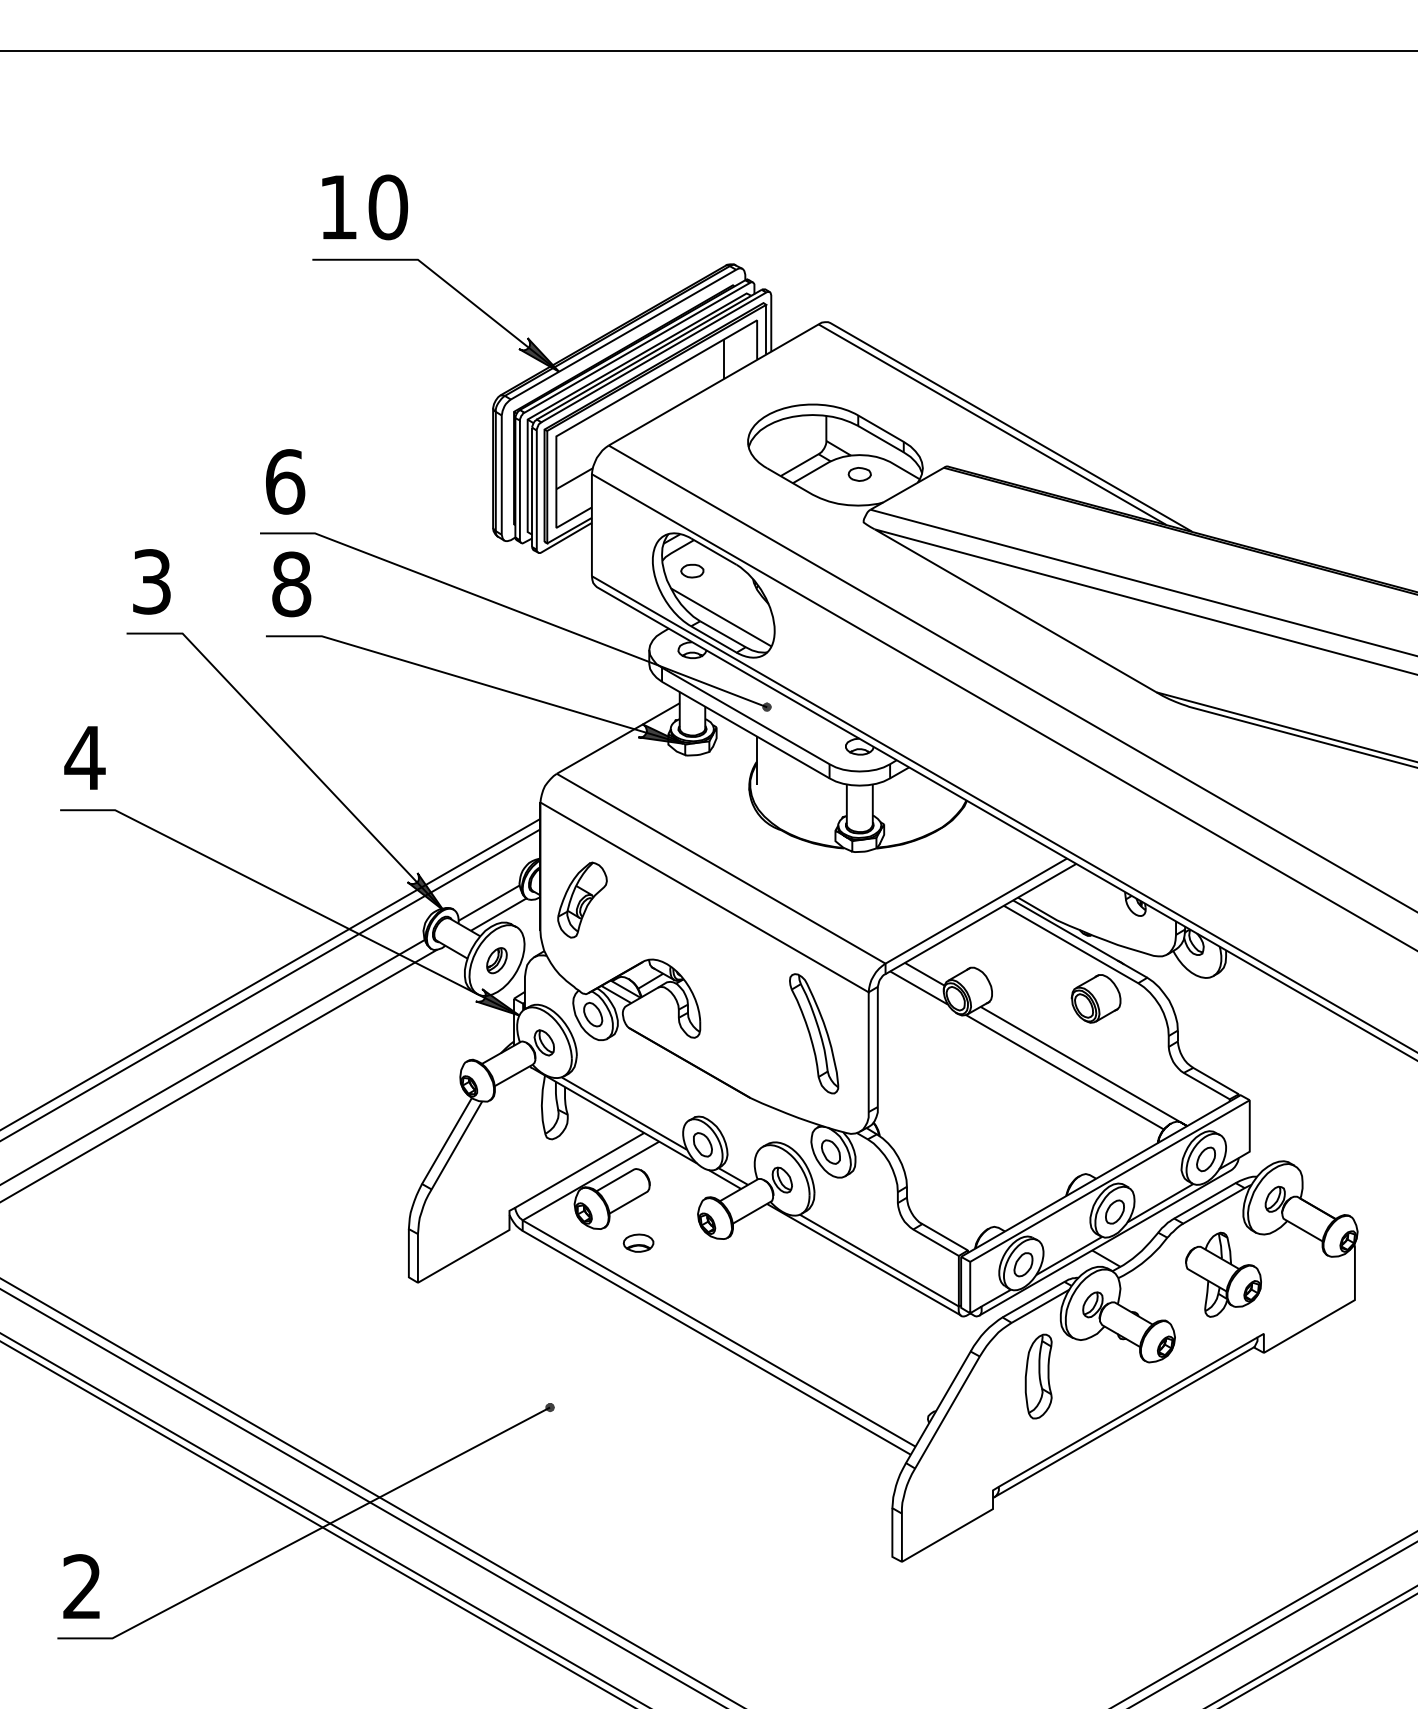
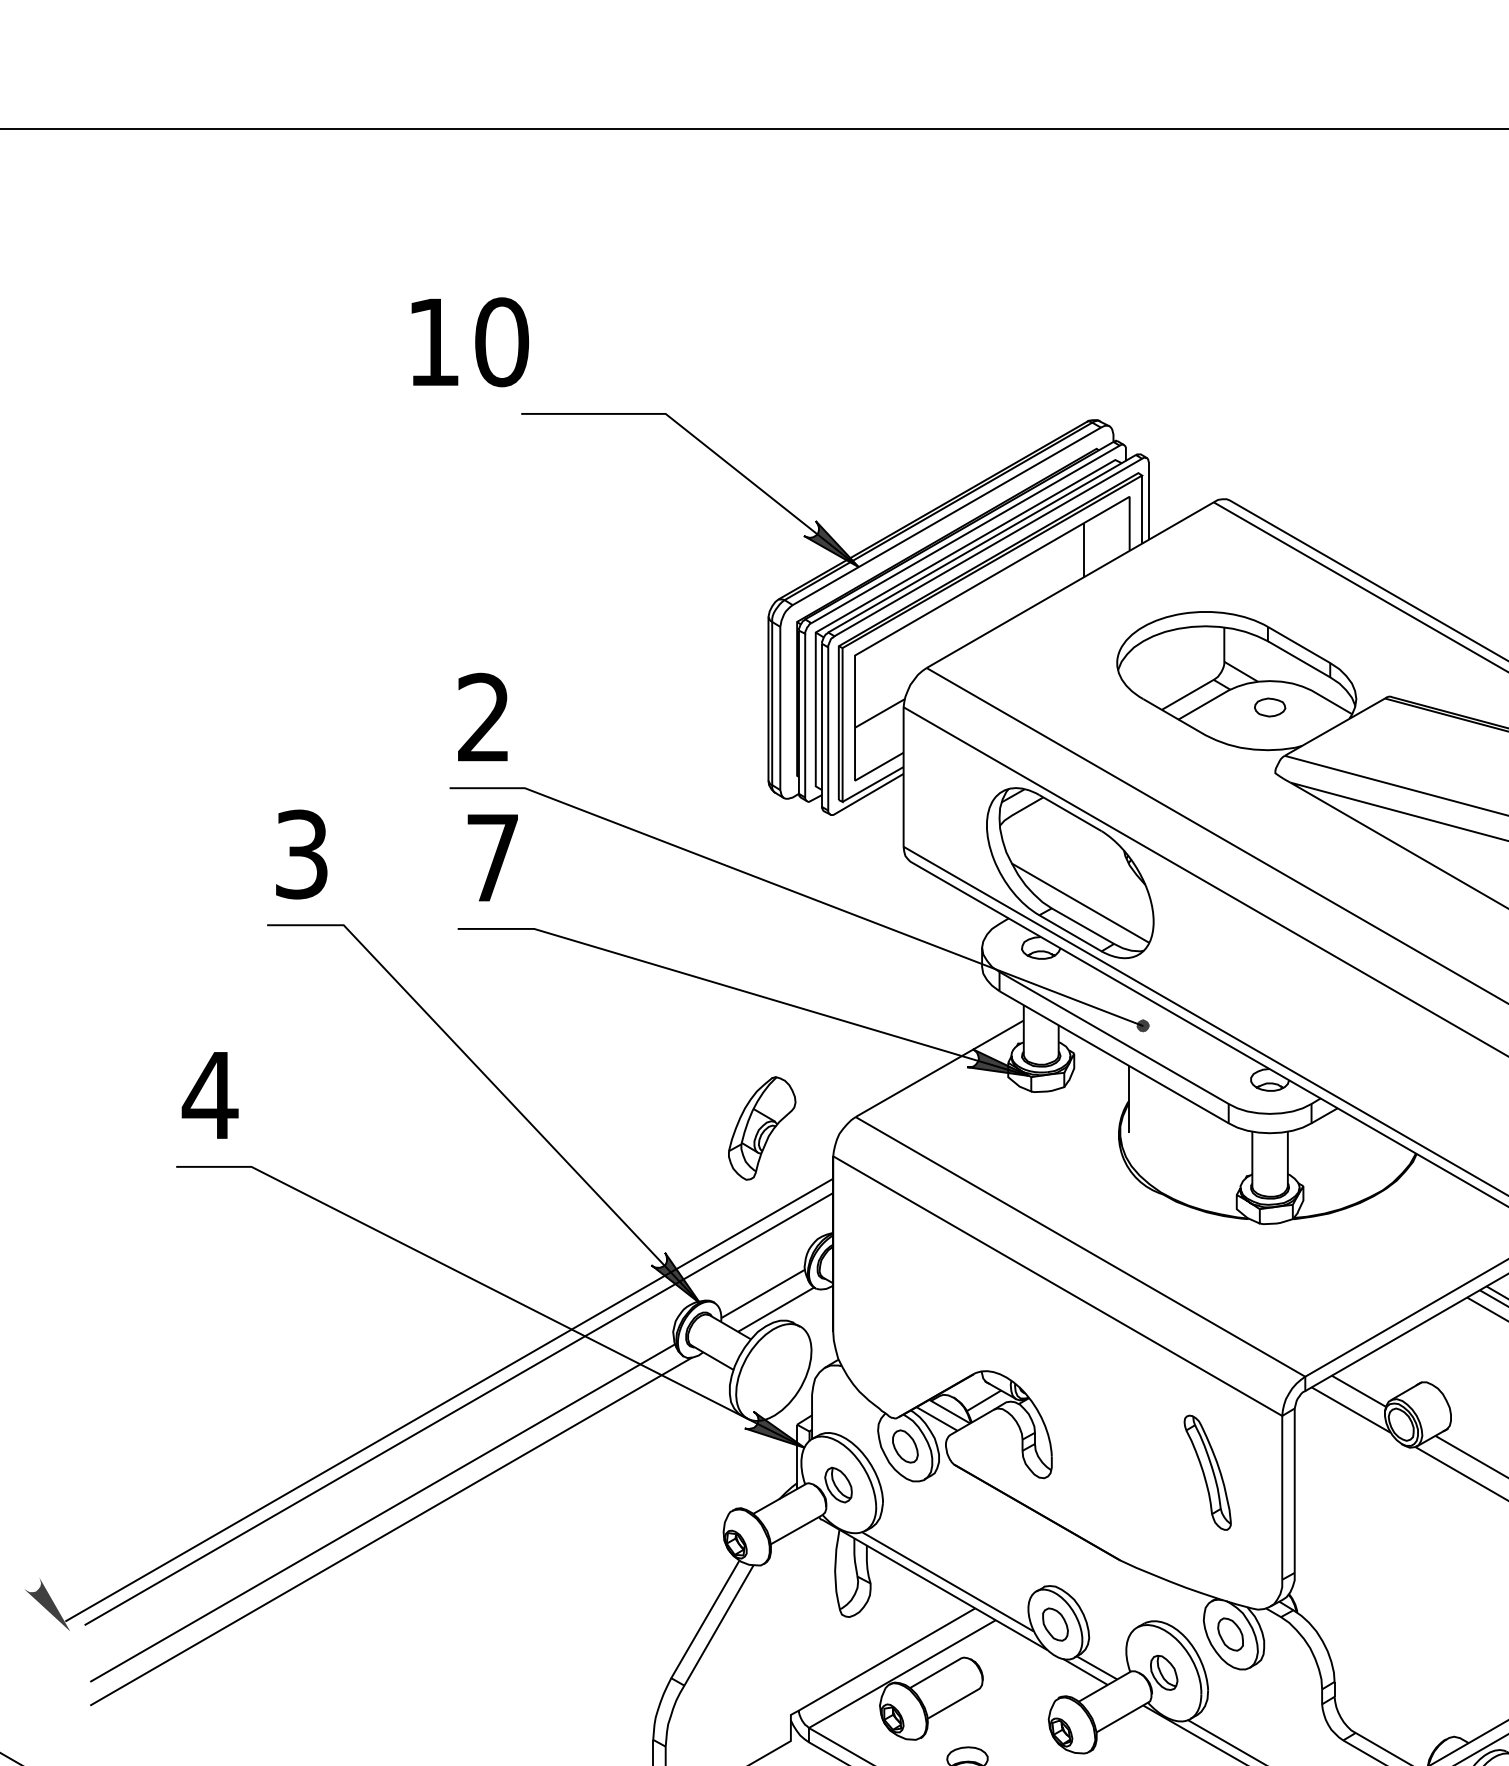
text: (365, 207) -> (470, 342), moved
text: (285, 481) -> (484, 717), 6 -> 2
part: (692, 570) -> (1041, 838), removed
text: (291, 584) -> (492, 858), 8 -> 7
part: (582, 899) -> (762, 1127), moved
part: (496, 960) -> (773, 1372), removed
part: (814, 1033) -> (1208, 1472), size x0.7

